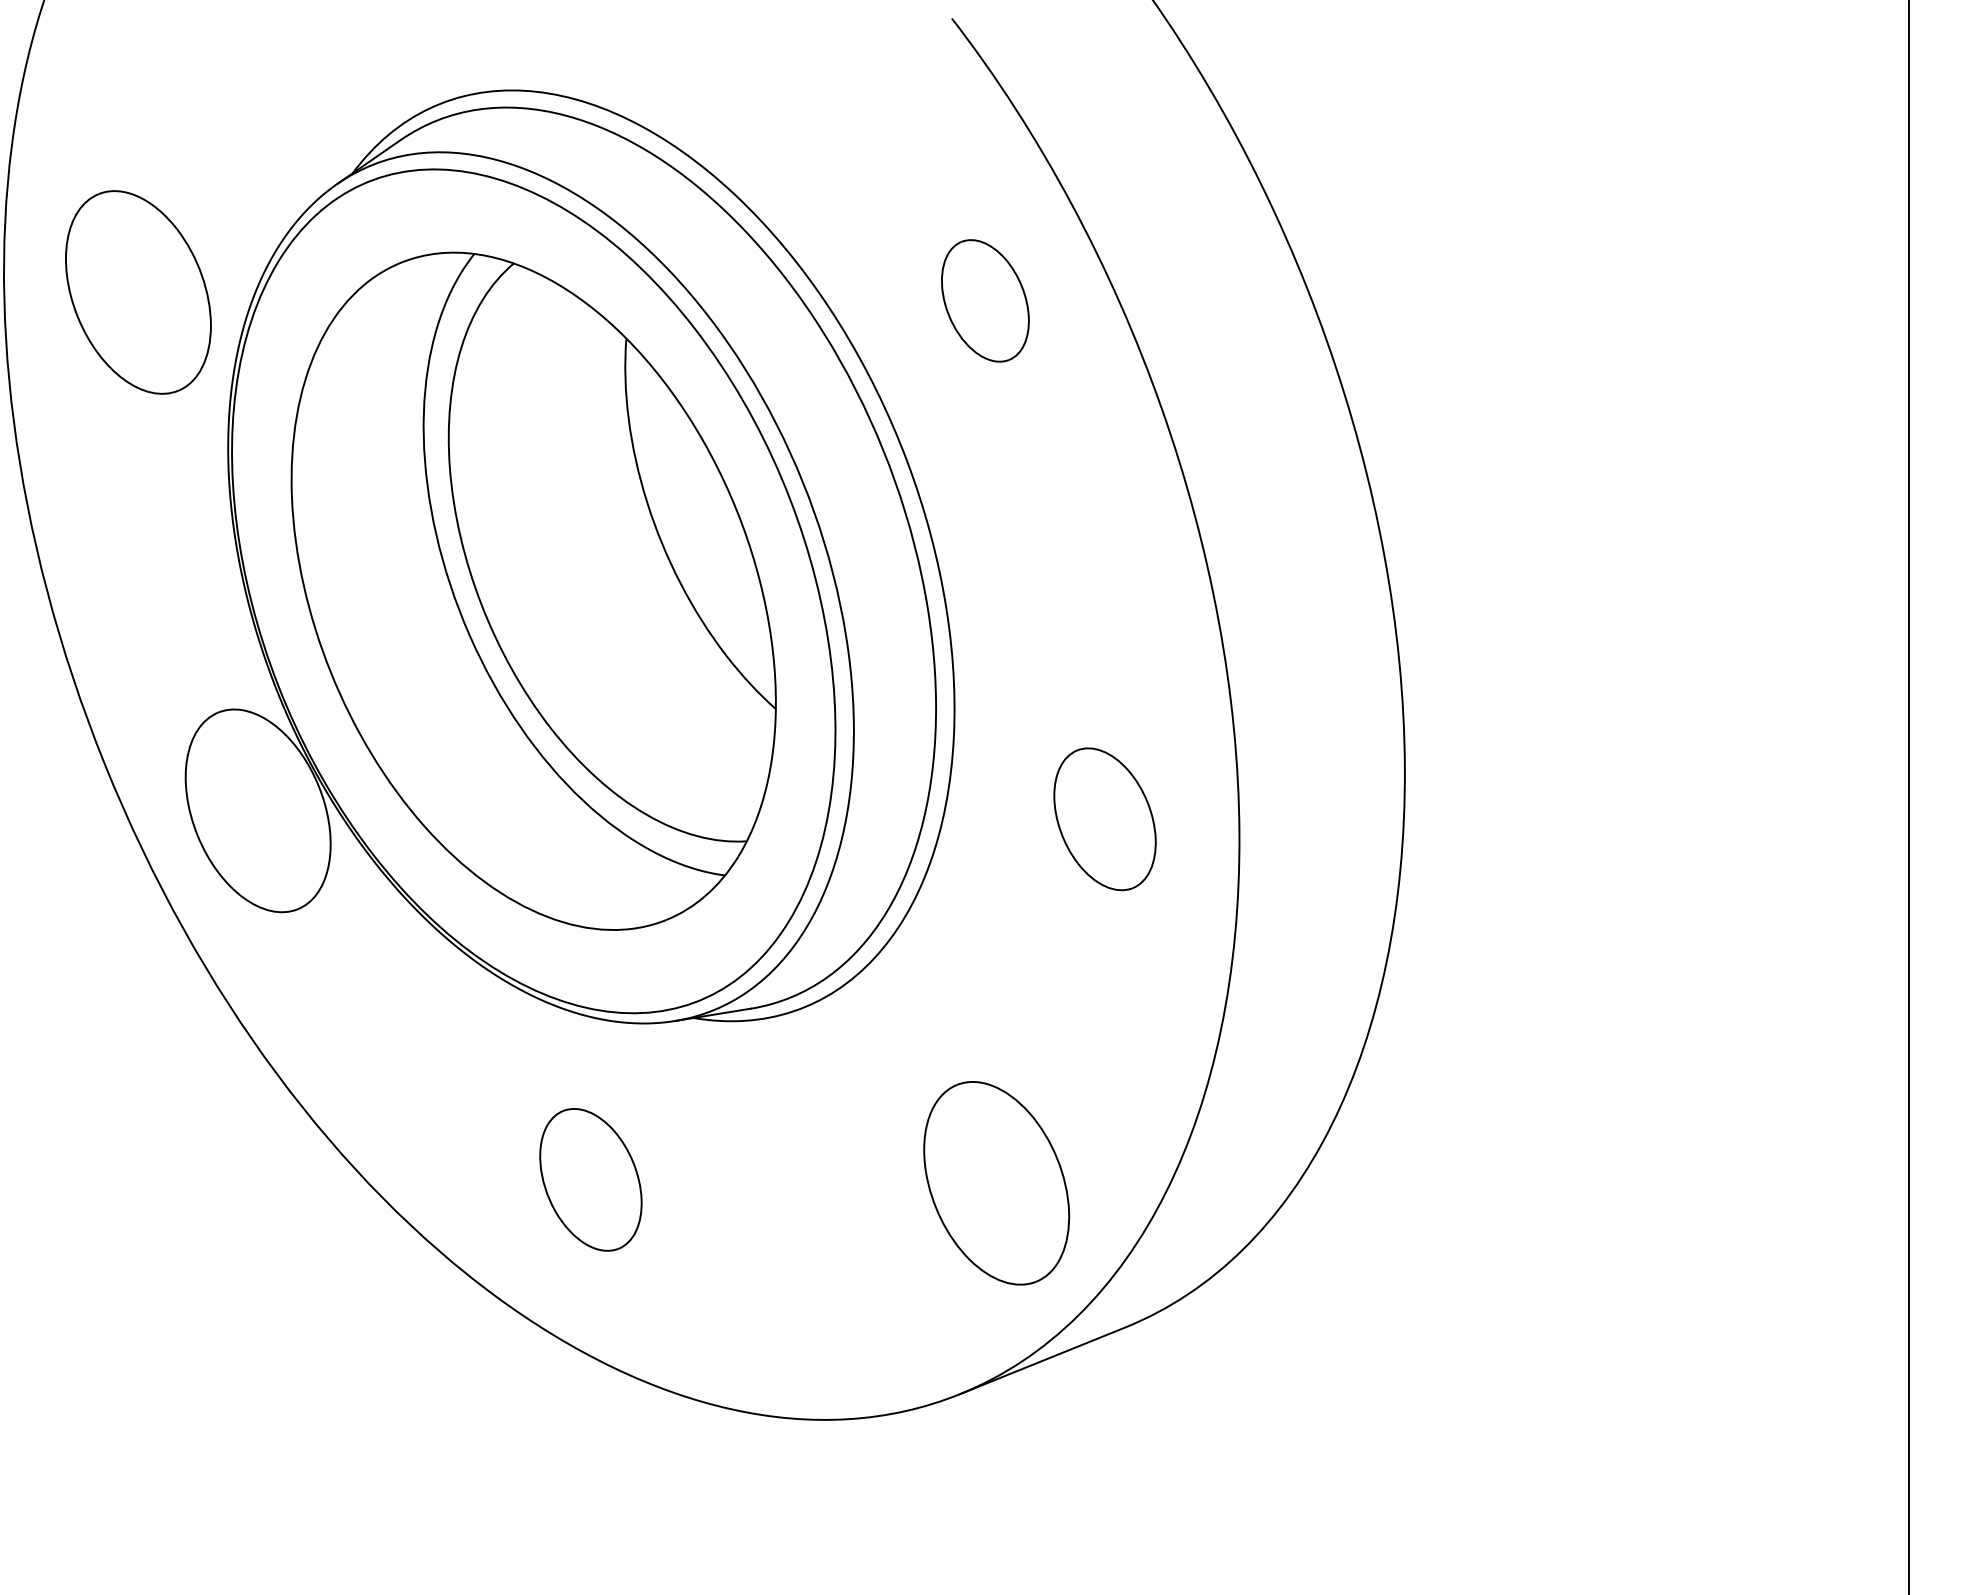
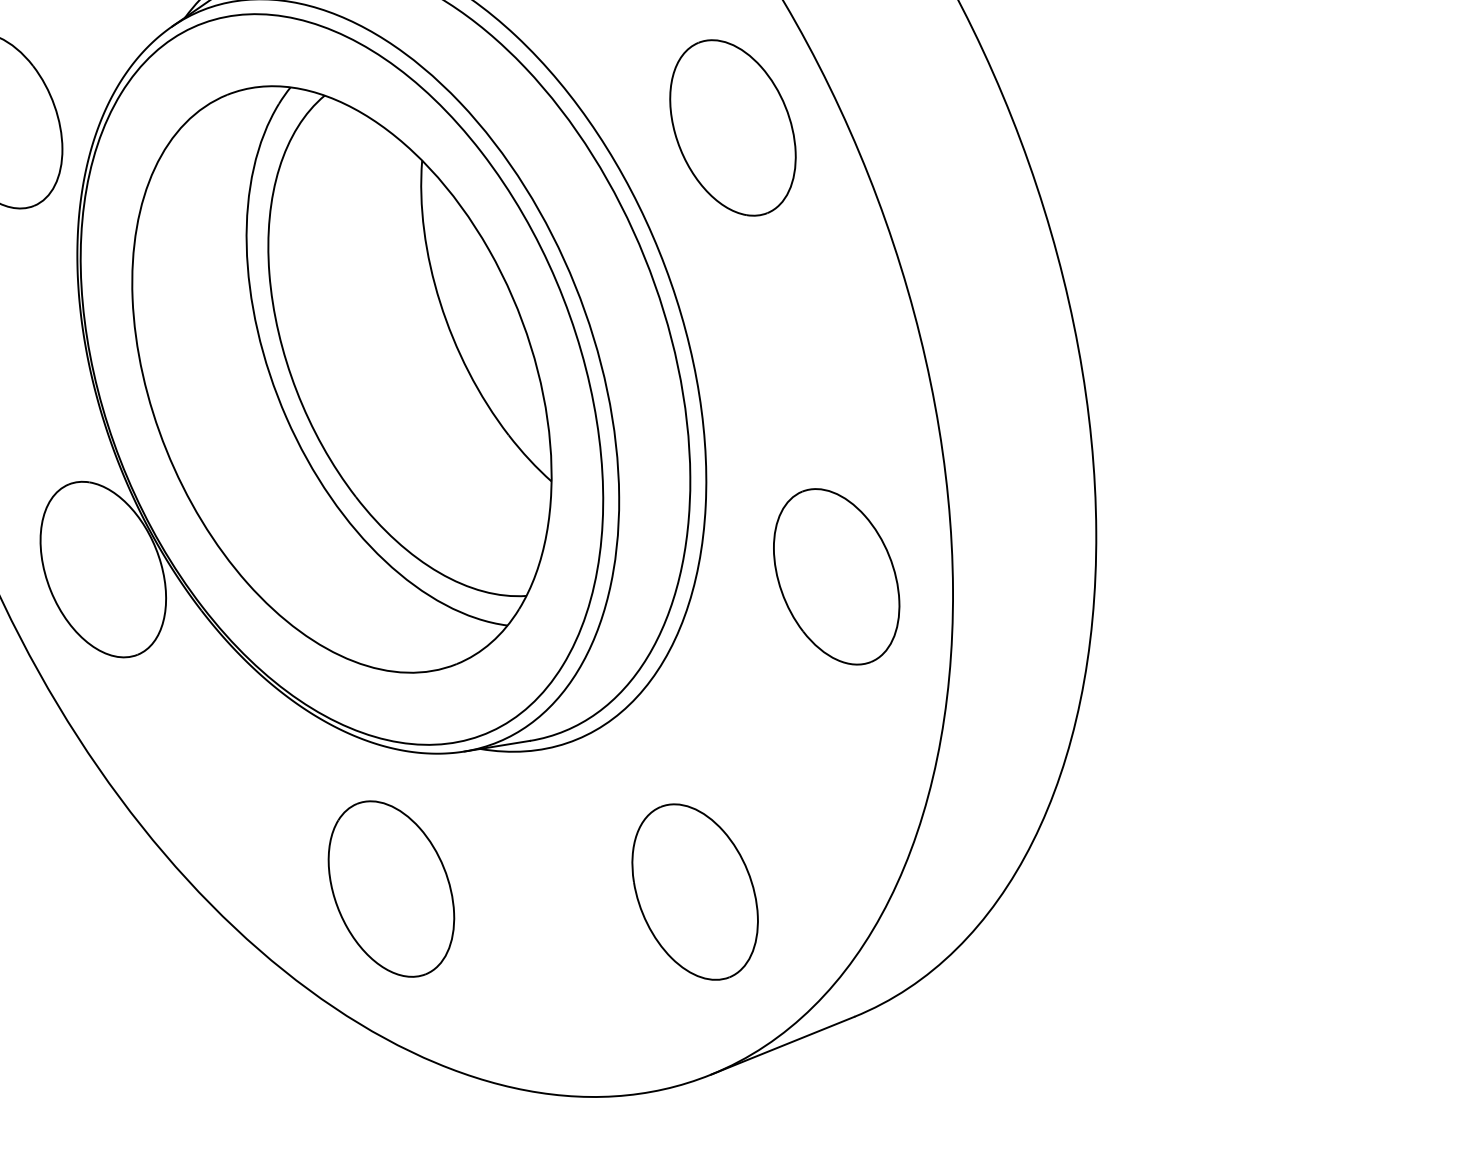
part: (985, 300) -> (733, 127), size x1.67
part: (1104, 819) -> (836, 577), size x1.43
part: (590, 1179) -> (391, 888), size x1.43
part: (996, 1183) -> (695, 892), moved

